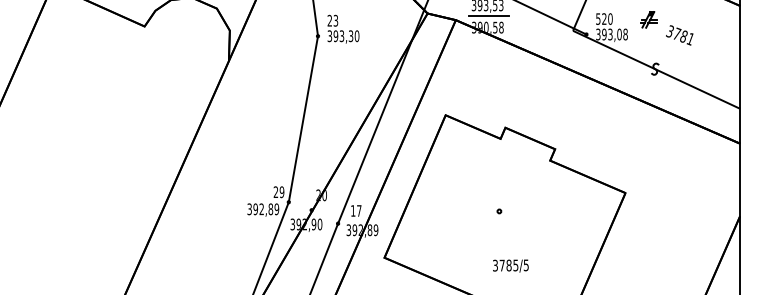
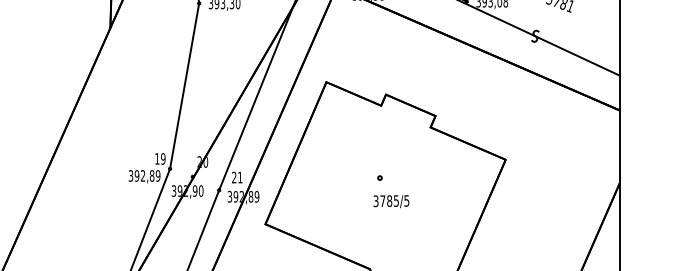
text: (275, 191) -> (156, 158), 29 -> 19
text: (356, 210) -> (237, 177), 17 -> 21
text: (510, 265) -> (391, 201), moved

